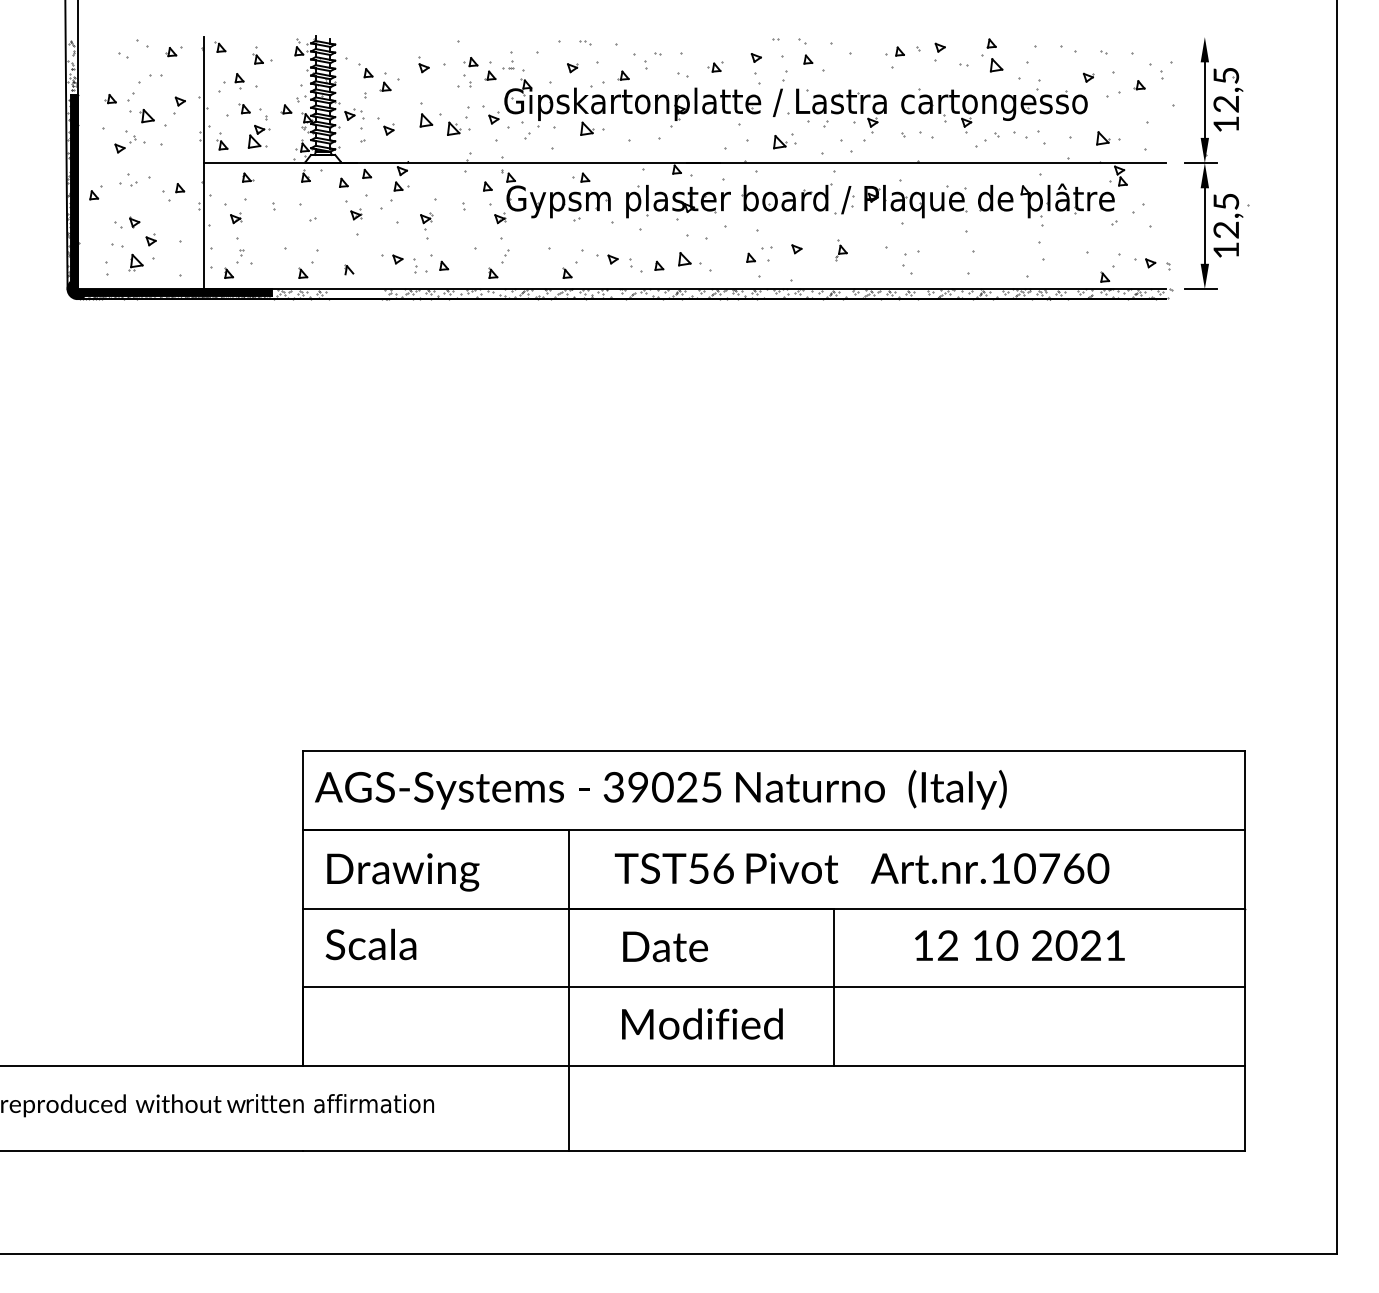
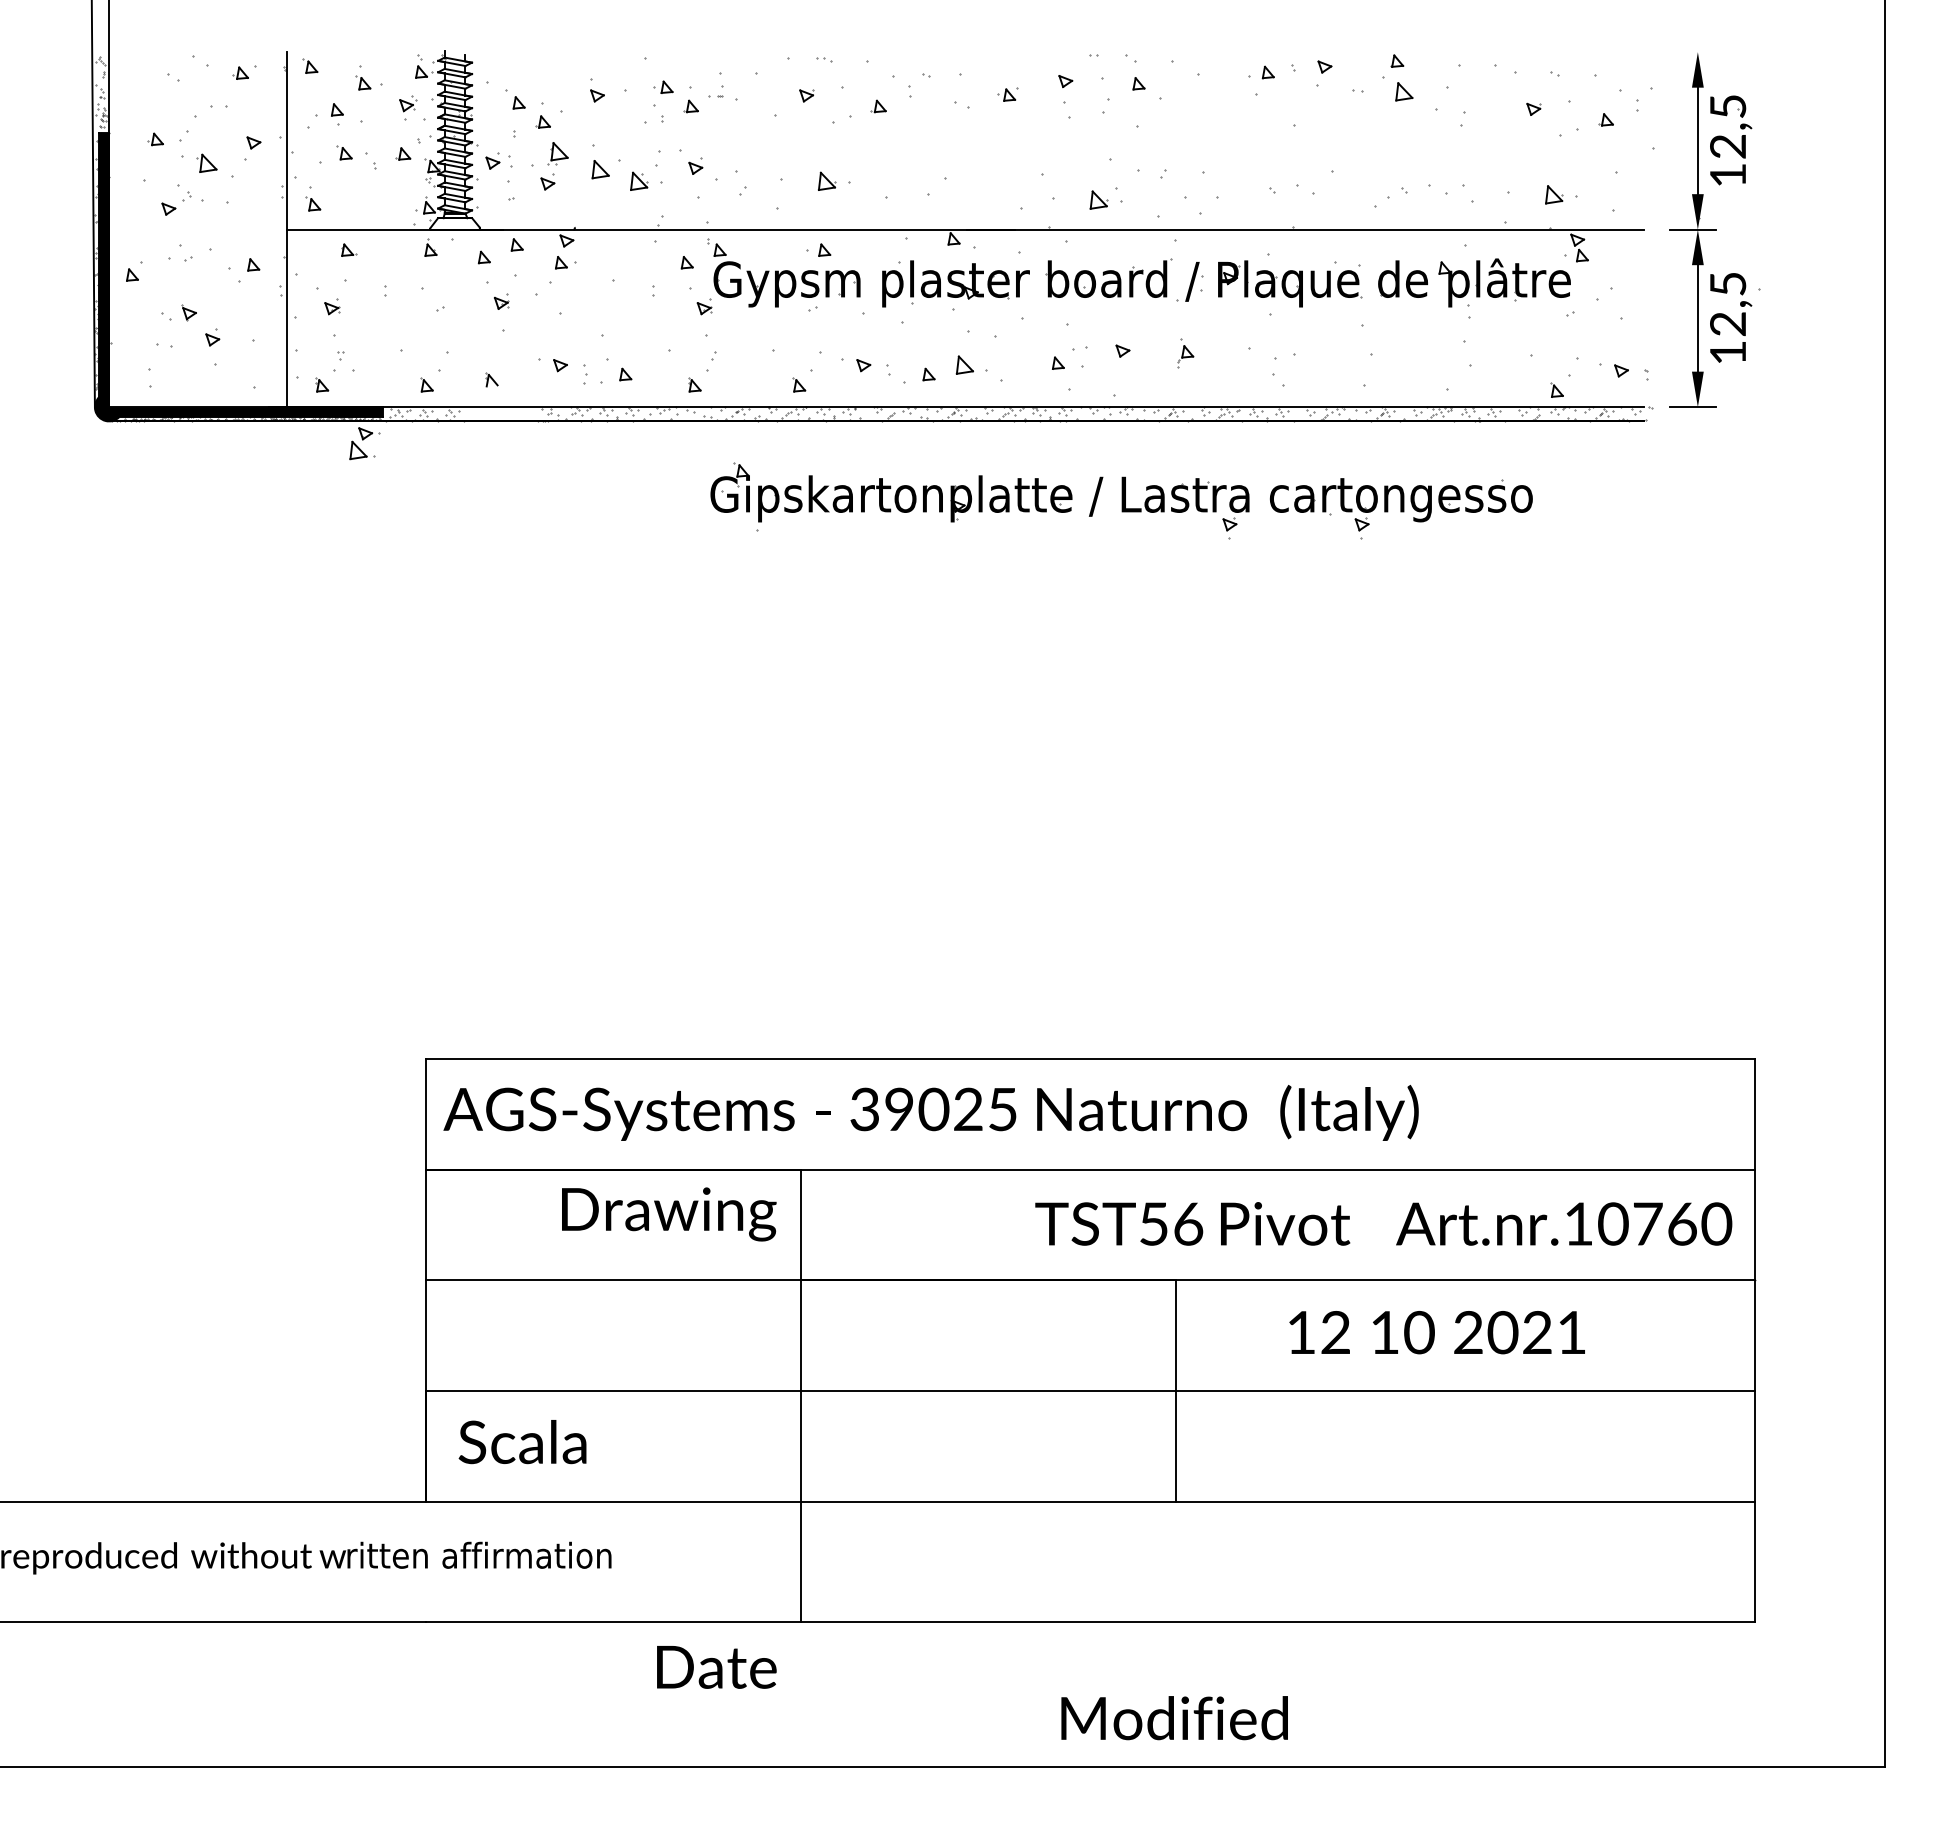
part: (795, 105) -> (1121, 500), moved
part: (258, 136) -> (364, 443), moved
part: (426, 220) -> (408, 107), moved
part: (135, 262) -> (557, 153), moved
text: (861, 868) -> (1383, 1223), moved
text: (403, 872) -> (669, 1214), moved
text: (370, 944) -> (522, 1442), moved
text: (665, 946) -> (716, 1667), moved
text: (702, 1024) -> (1174, 1718), moved

